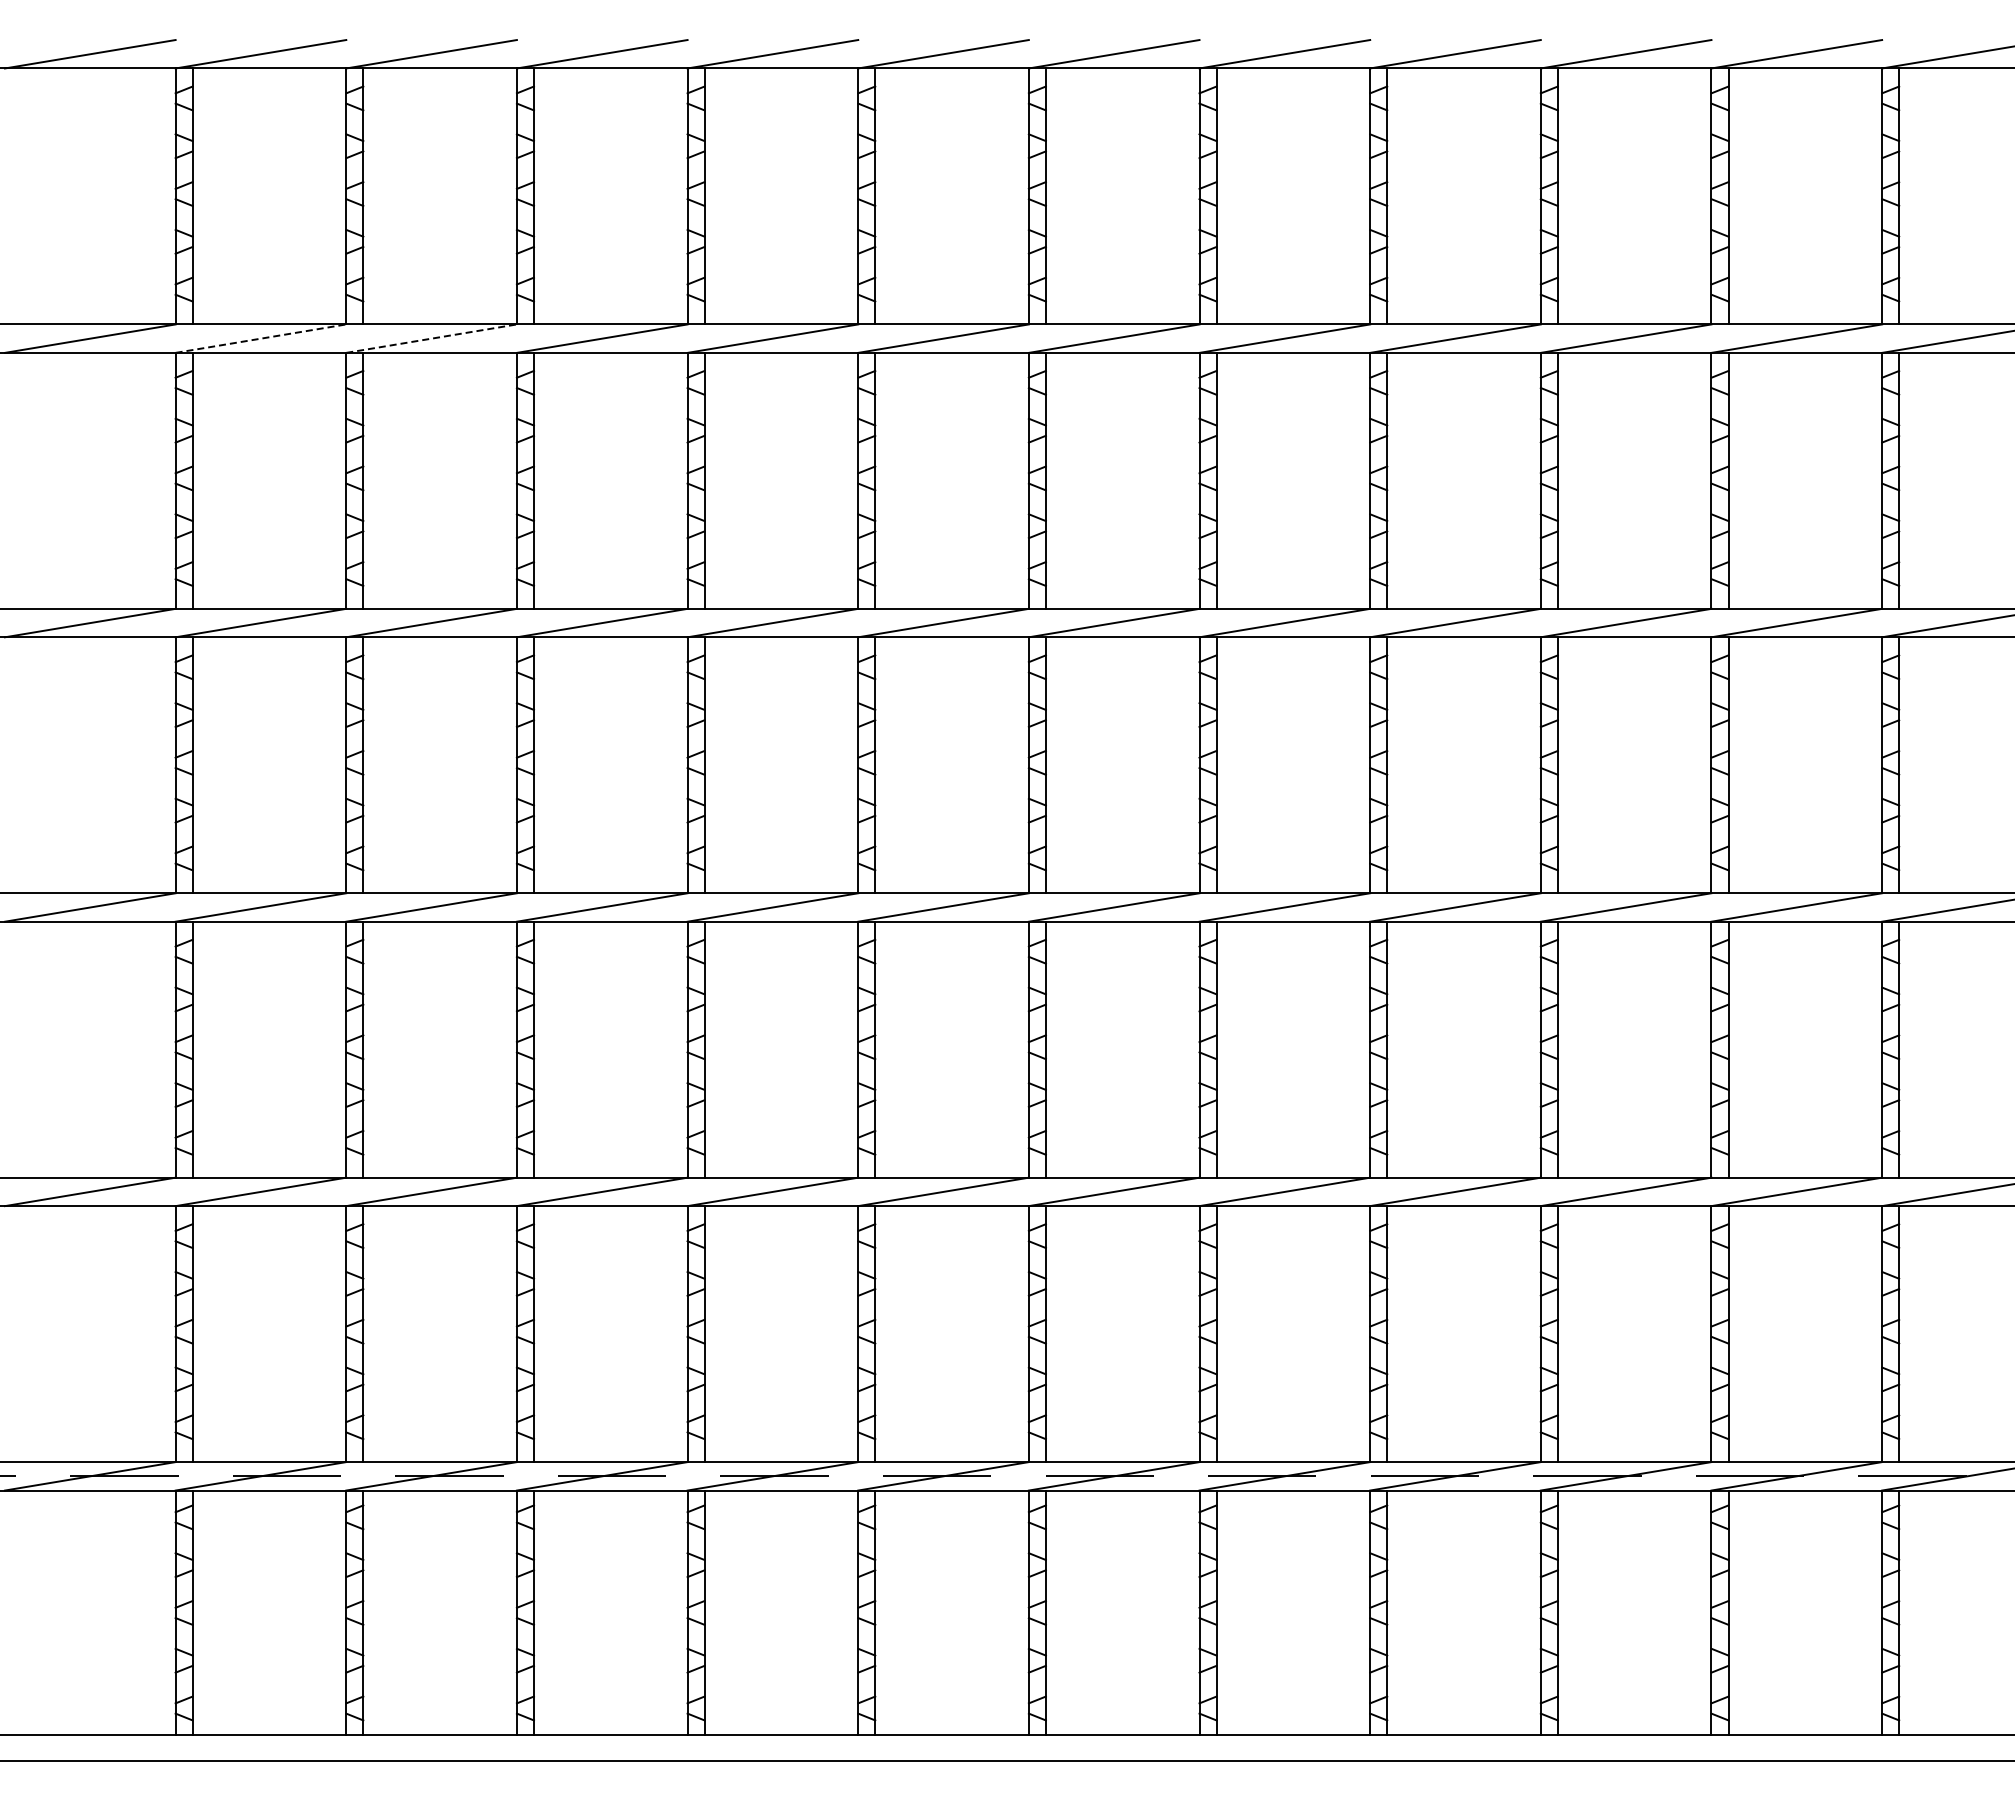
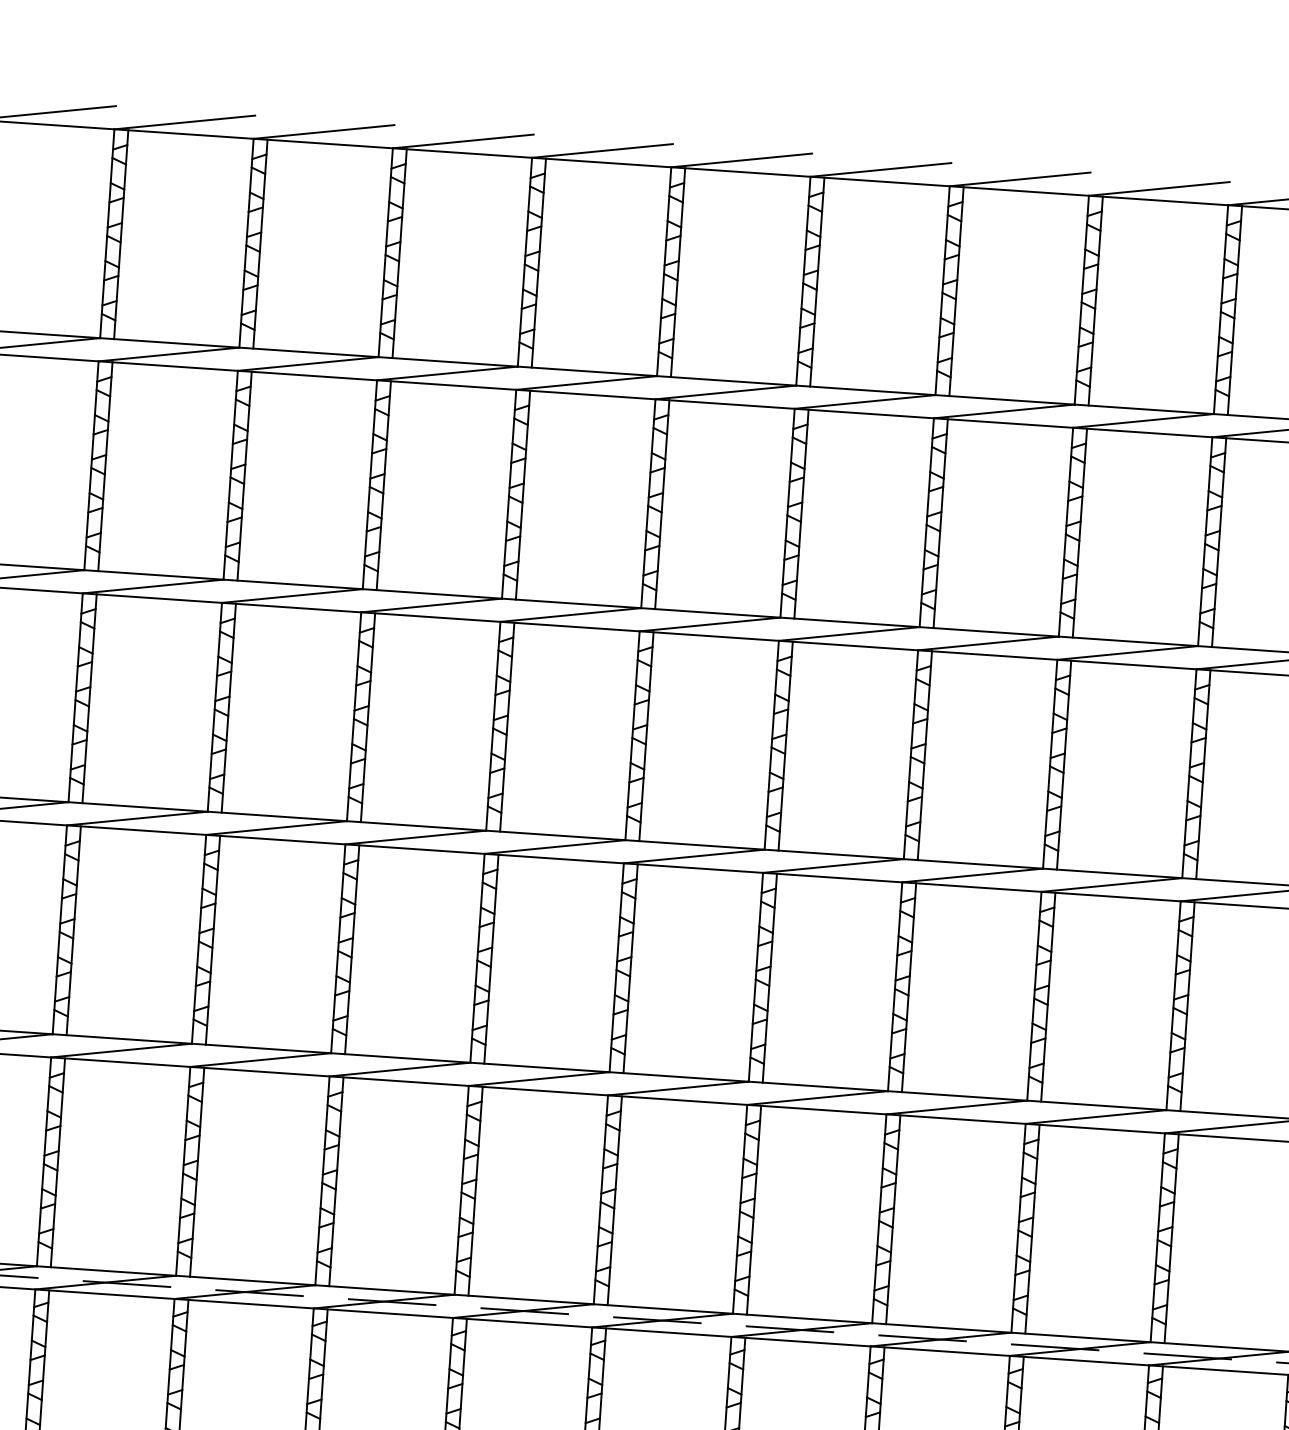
line: (260, 338) -> (168, 354), dashed -> solid
line: (431, 338) -> (308, 363), dashed -> solid

